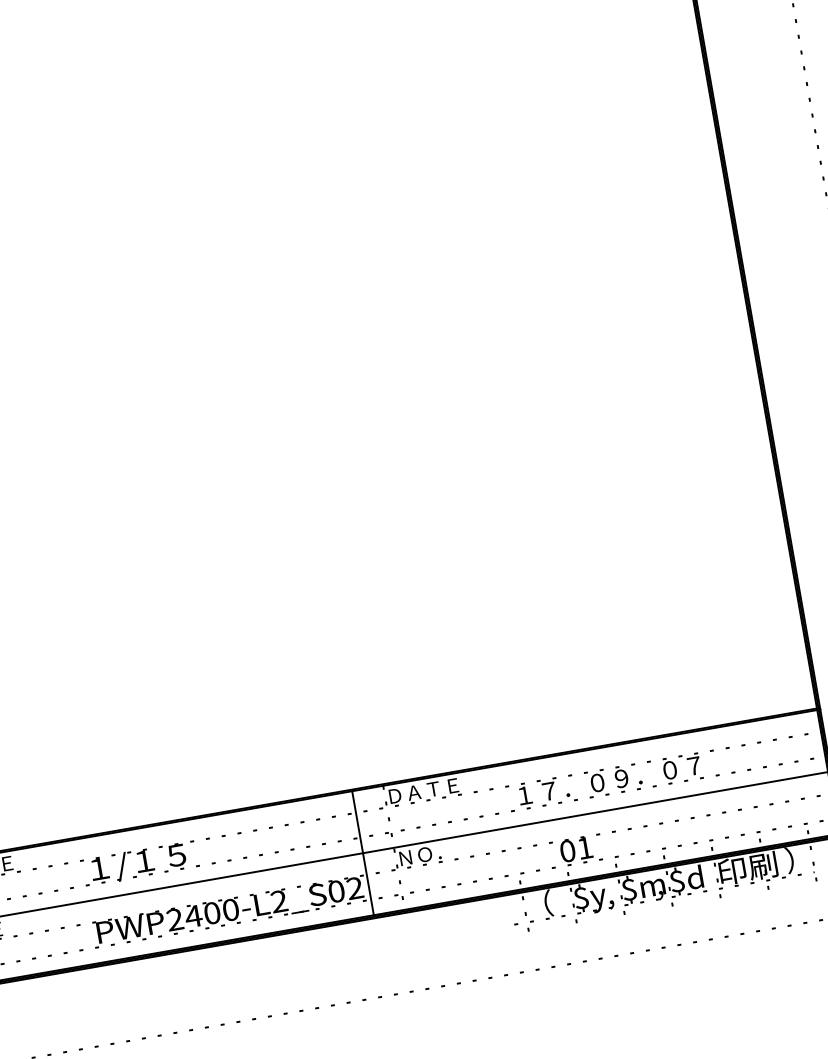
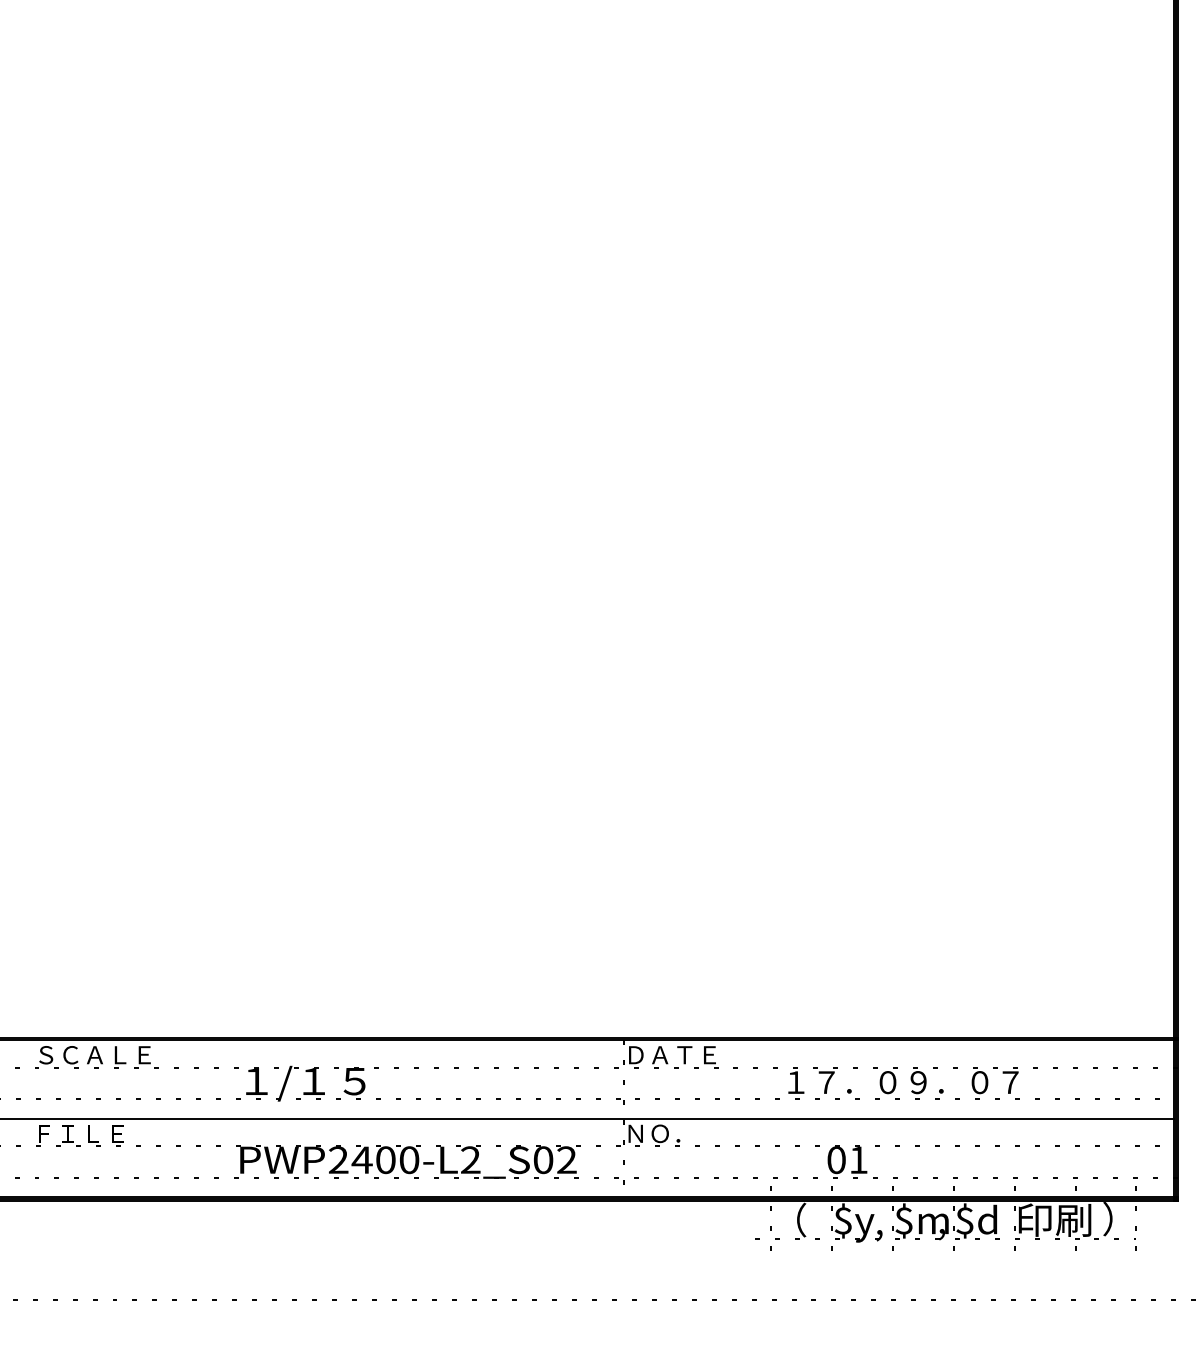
line: (363, 853) -> (584, 1118), removed

